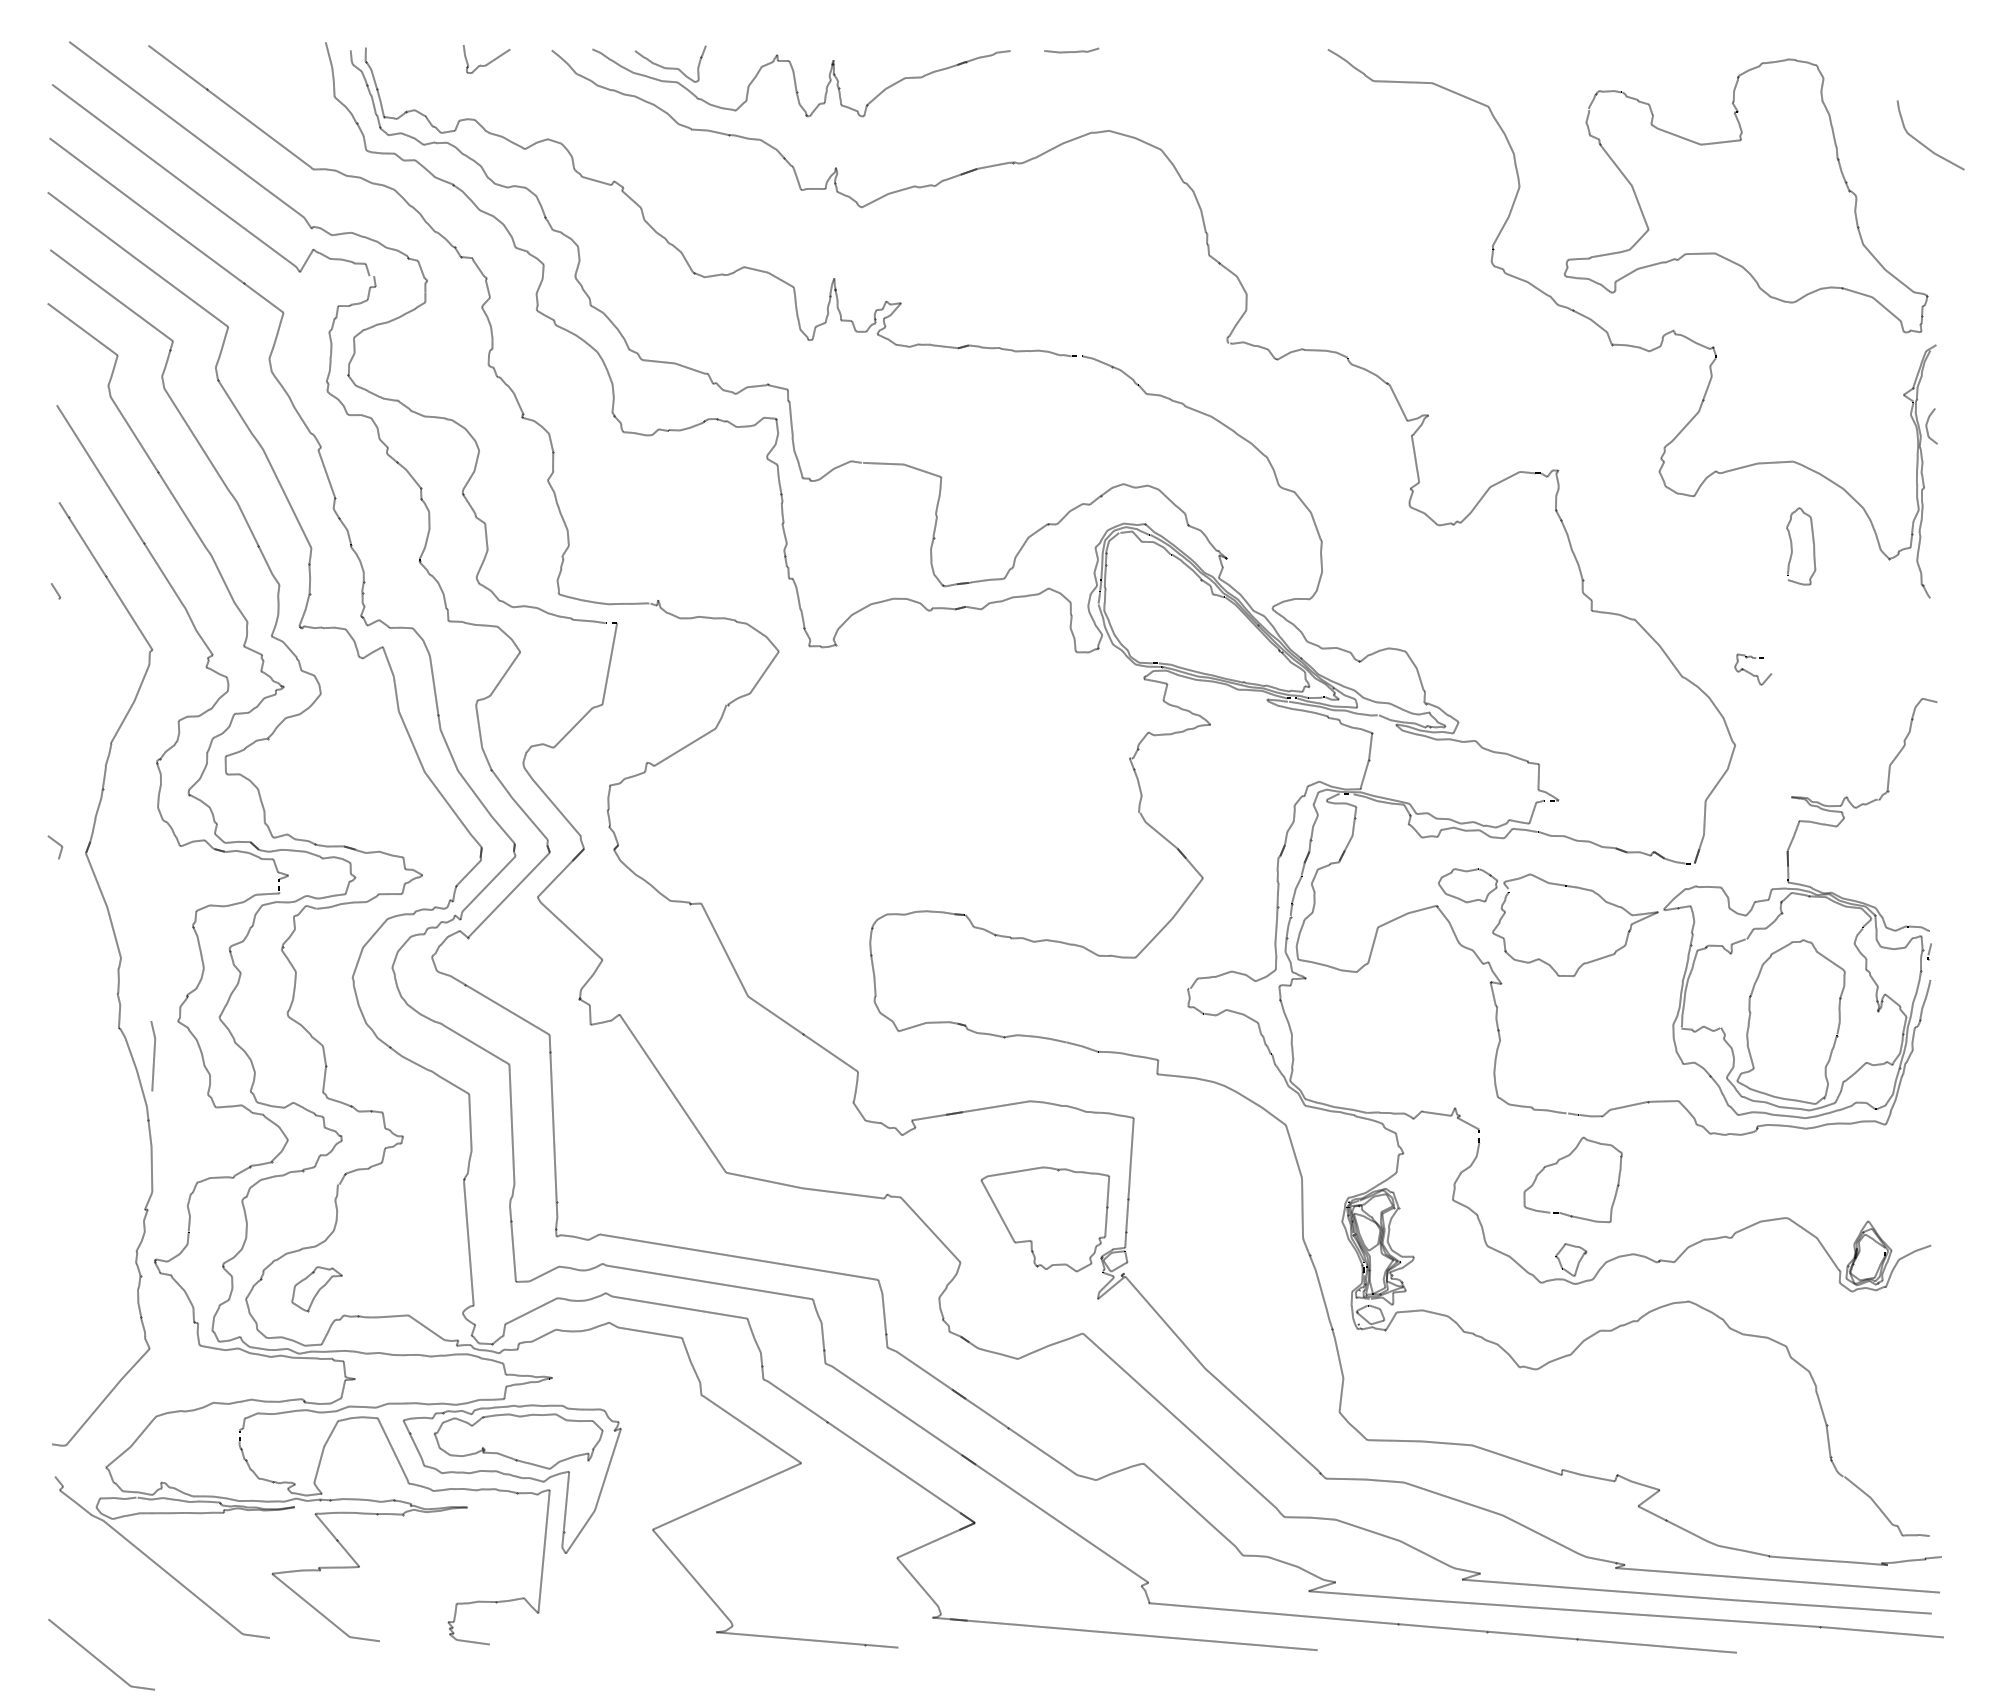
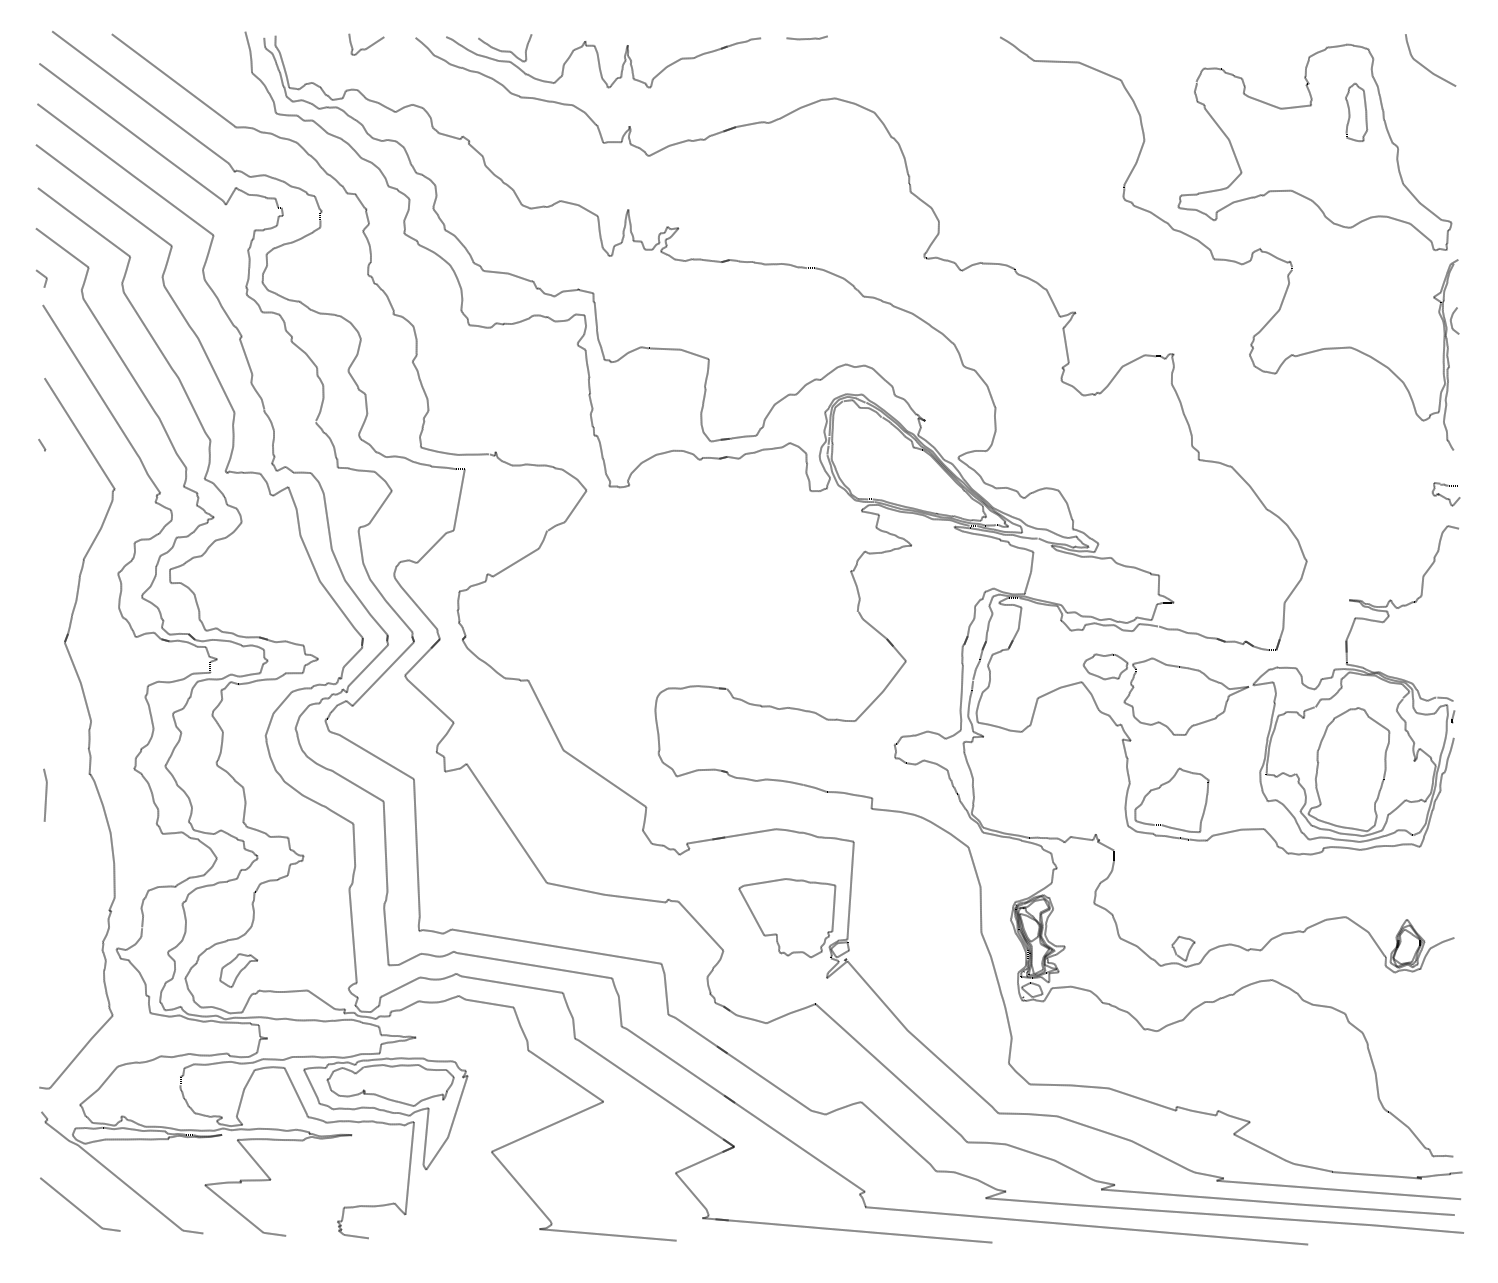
curve: (1924, 144) -> (1426, 67), moved
part: (1792, 546) -> (1349, 112), moved
curve: (1752, 673) -> (1445, 497), moved
line: (57, 844) -> (43, 276), moved
line: (153, 1056) -> (45, 795), moved
part: (1557, 1163) -> (1160, 787), moved
curve: (98, 1658) -> (77, 1207), moved

